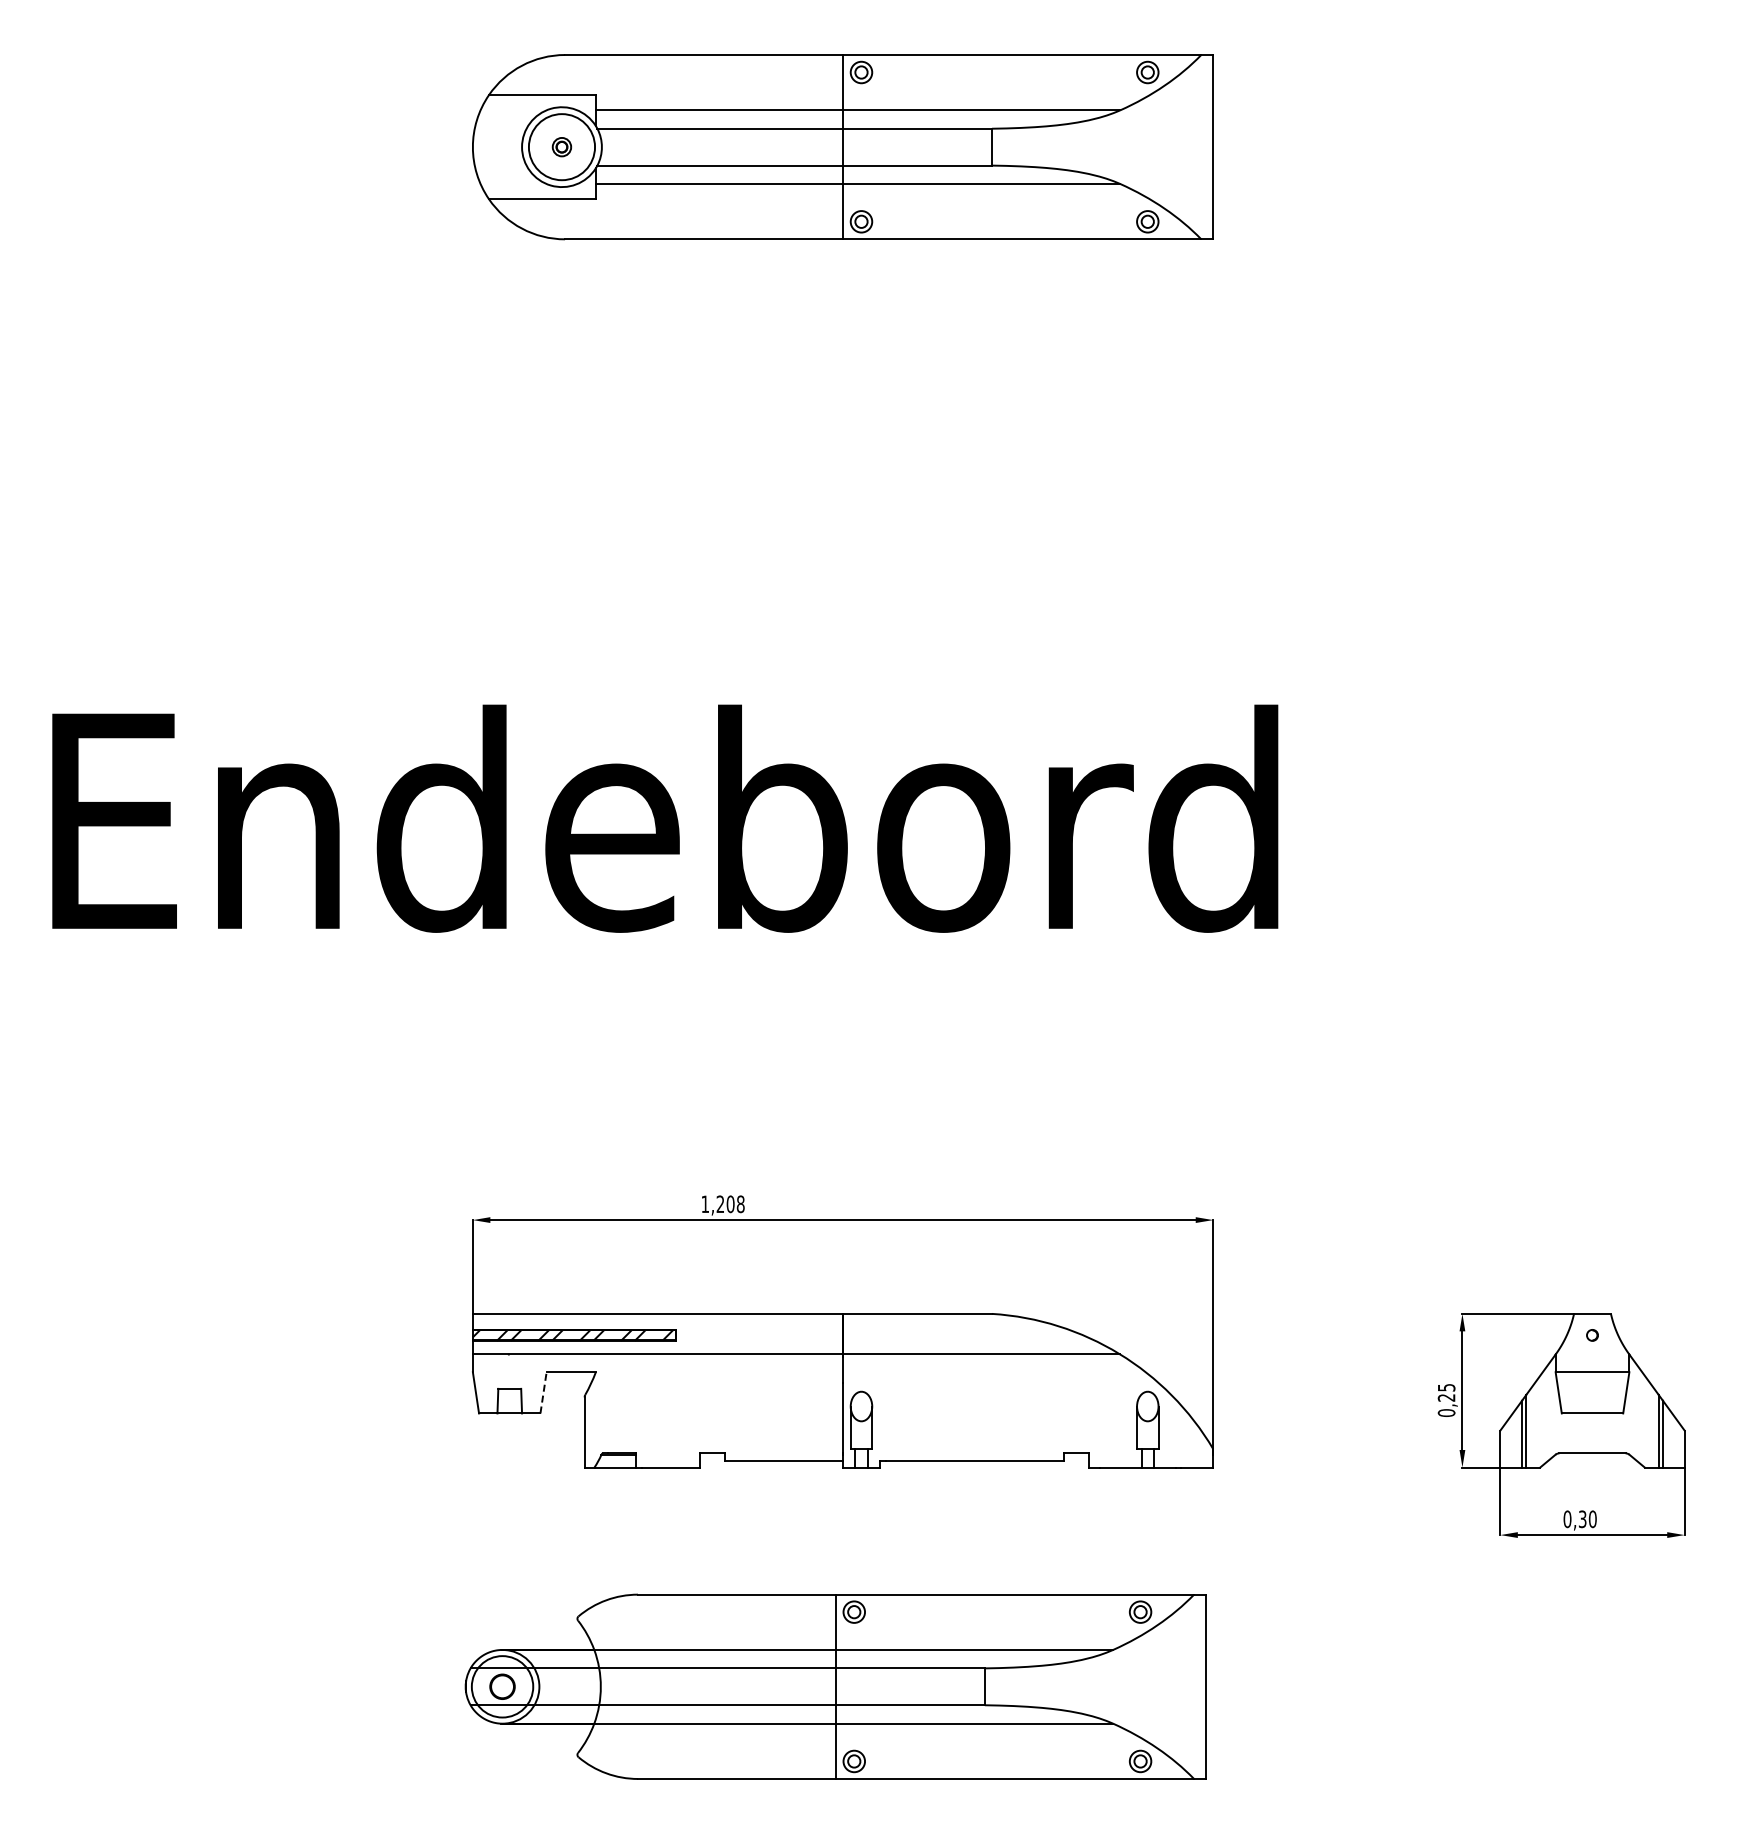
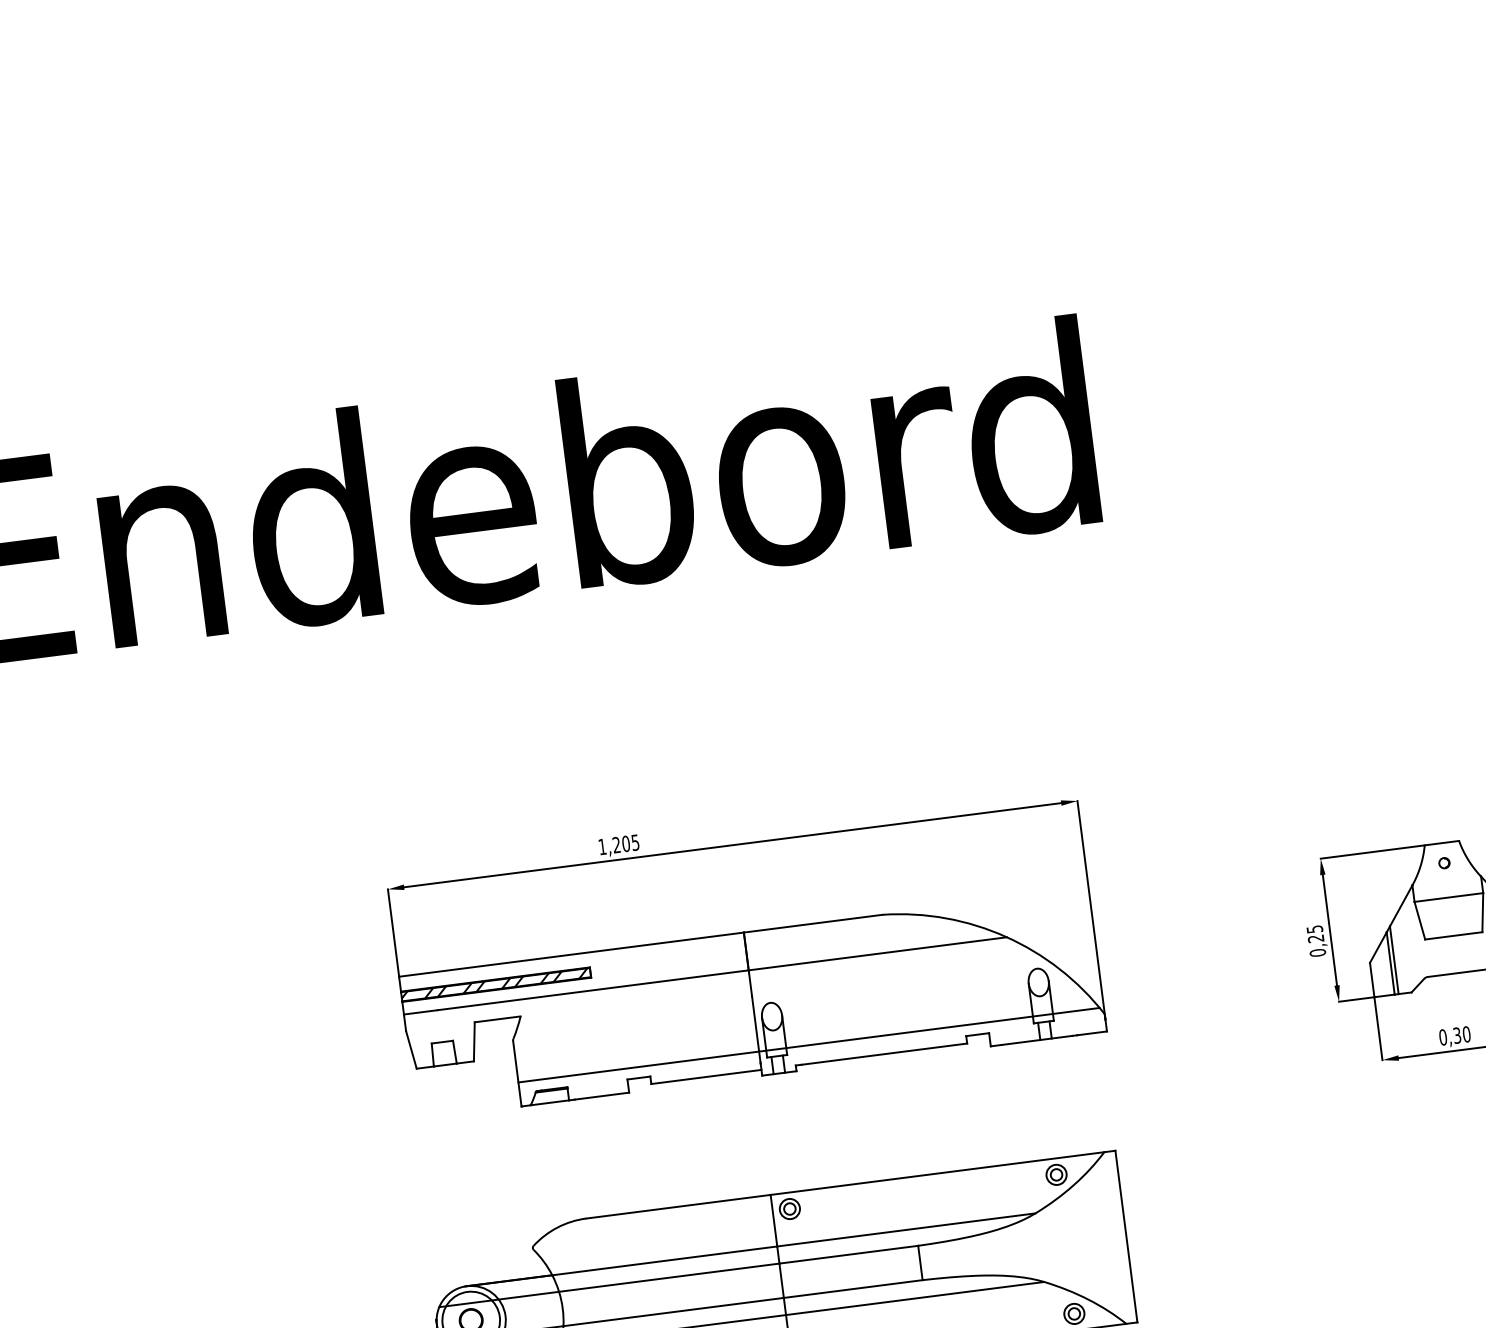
text: (740, 1204) -> (635, 842), 1,208 -> 1,205
line: (543, 1392) -> (474, 1041), dashed -> solid
line: (896, 1441) -> (808, 1045), added

